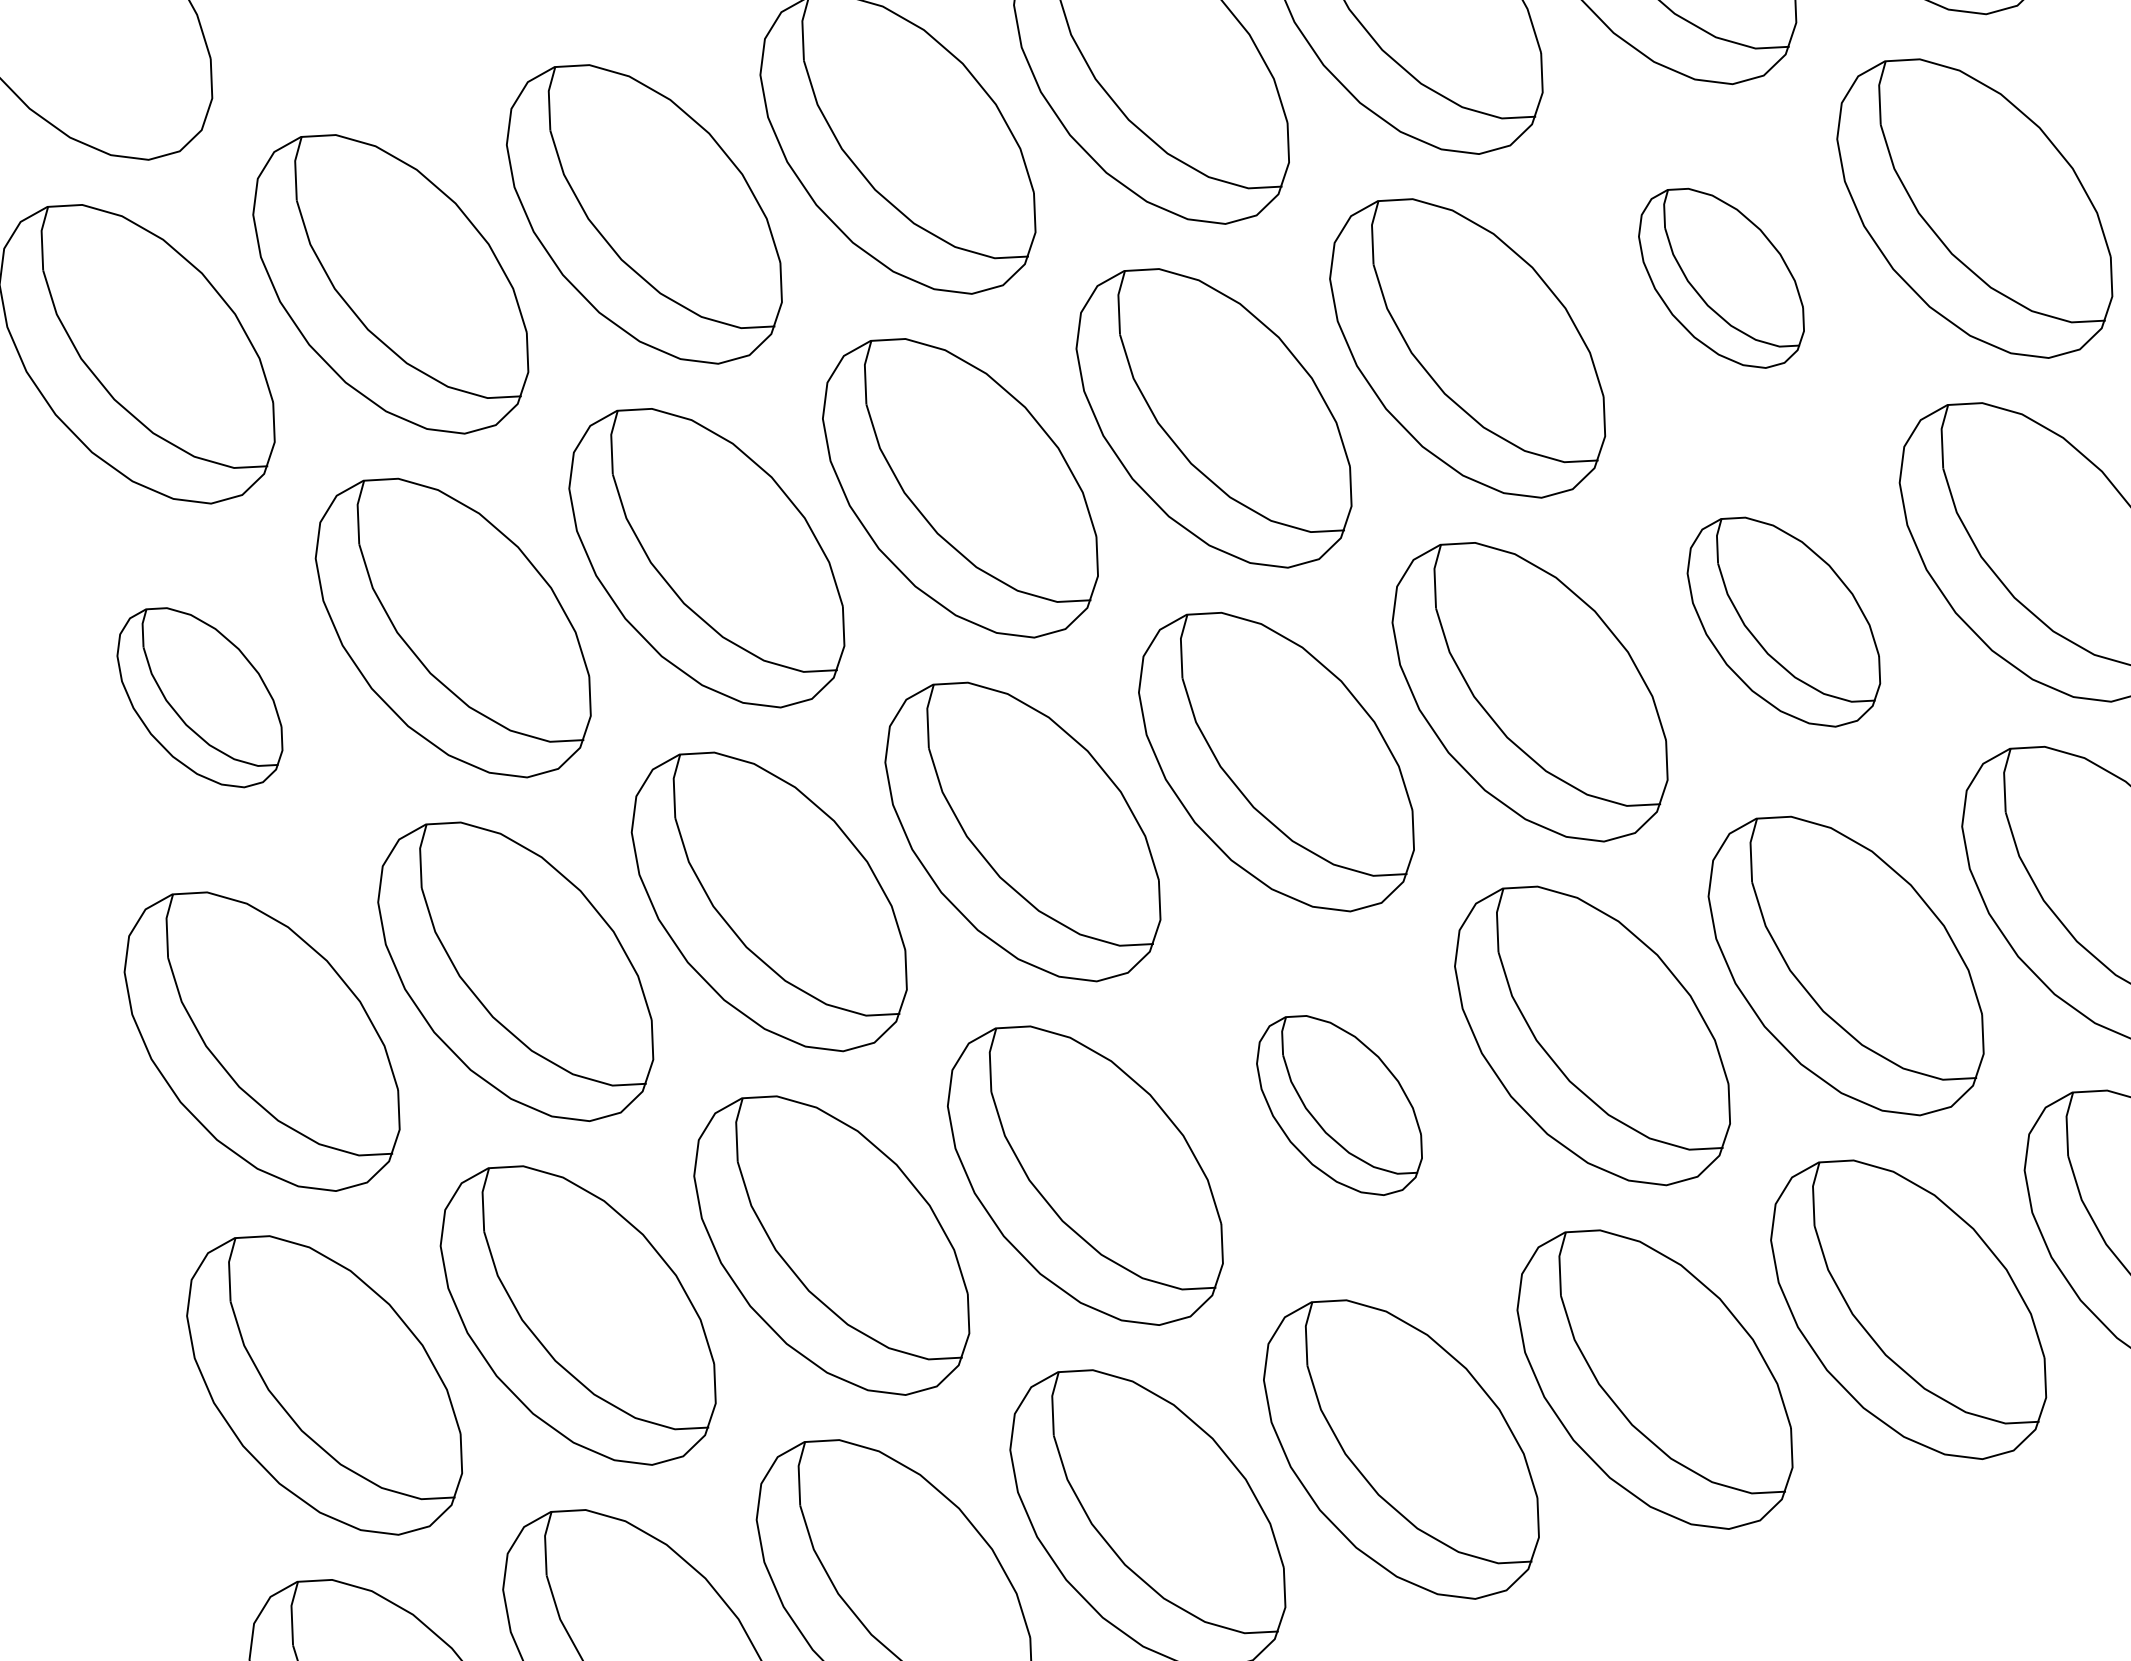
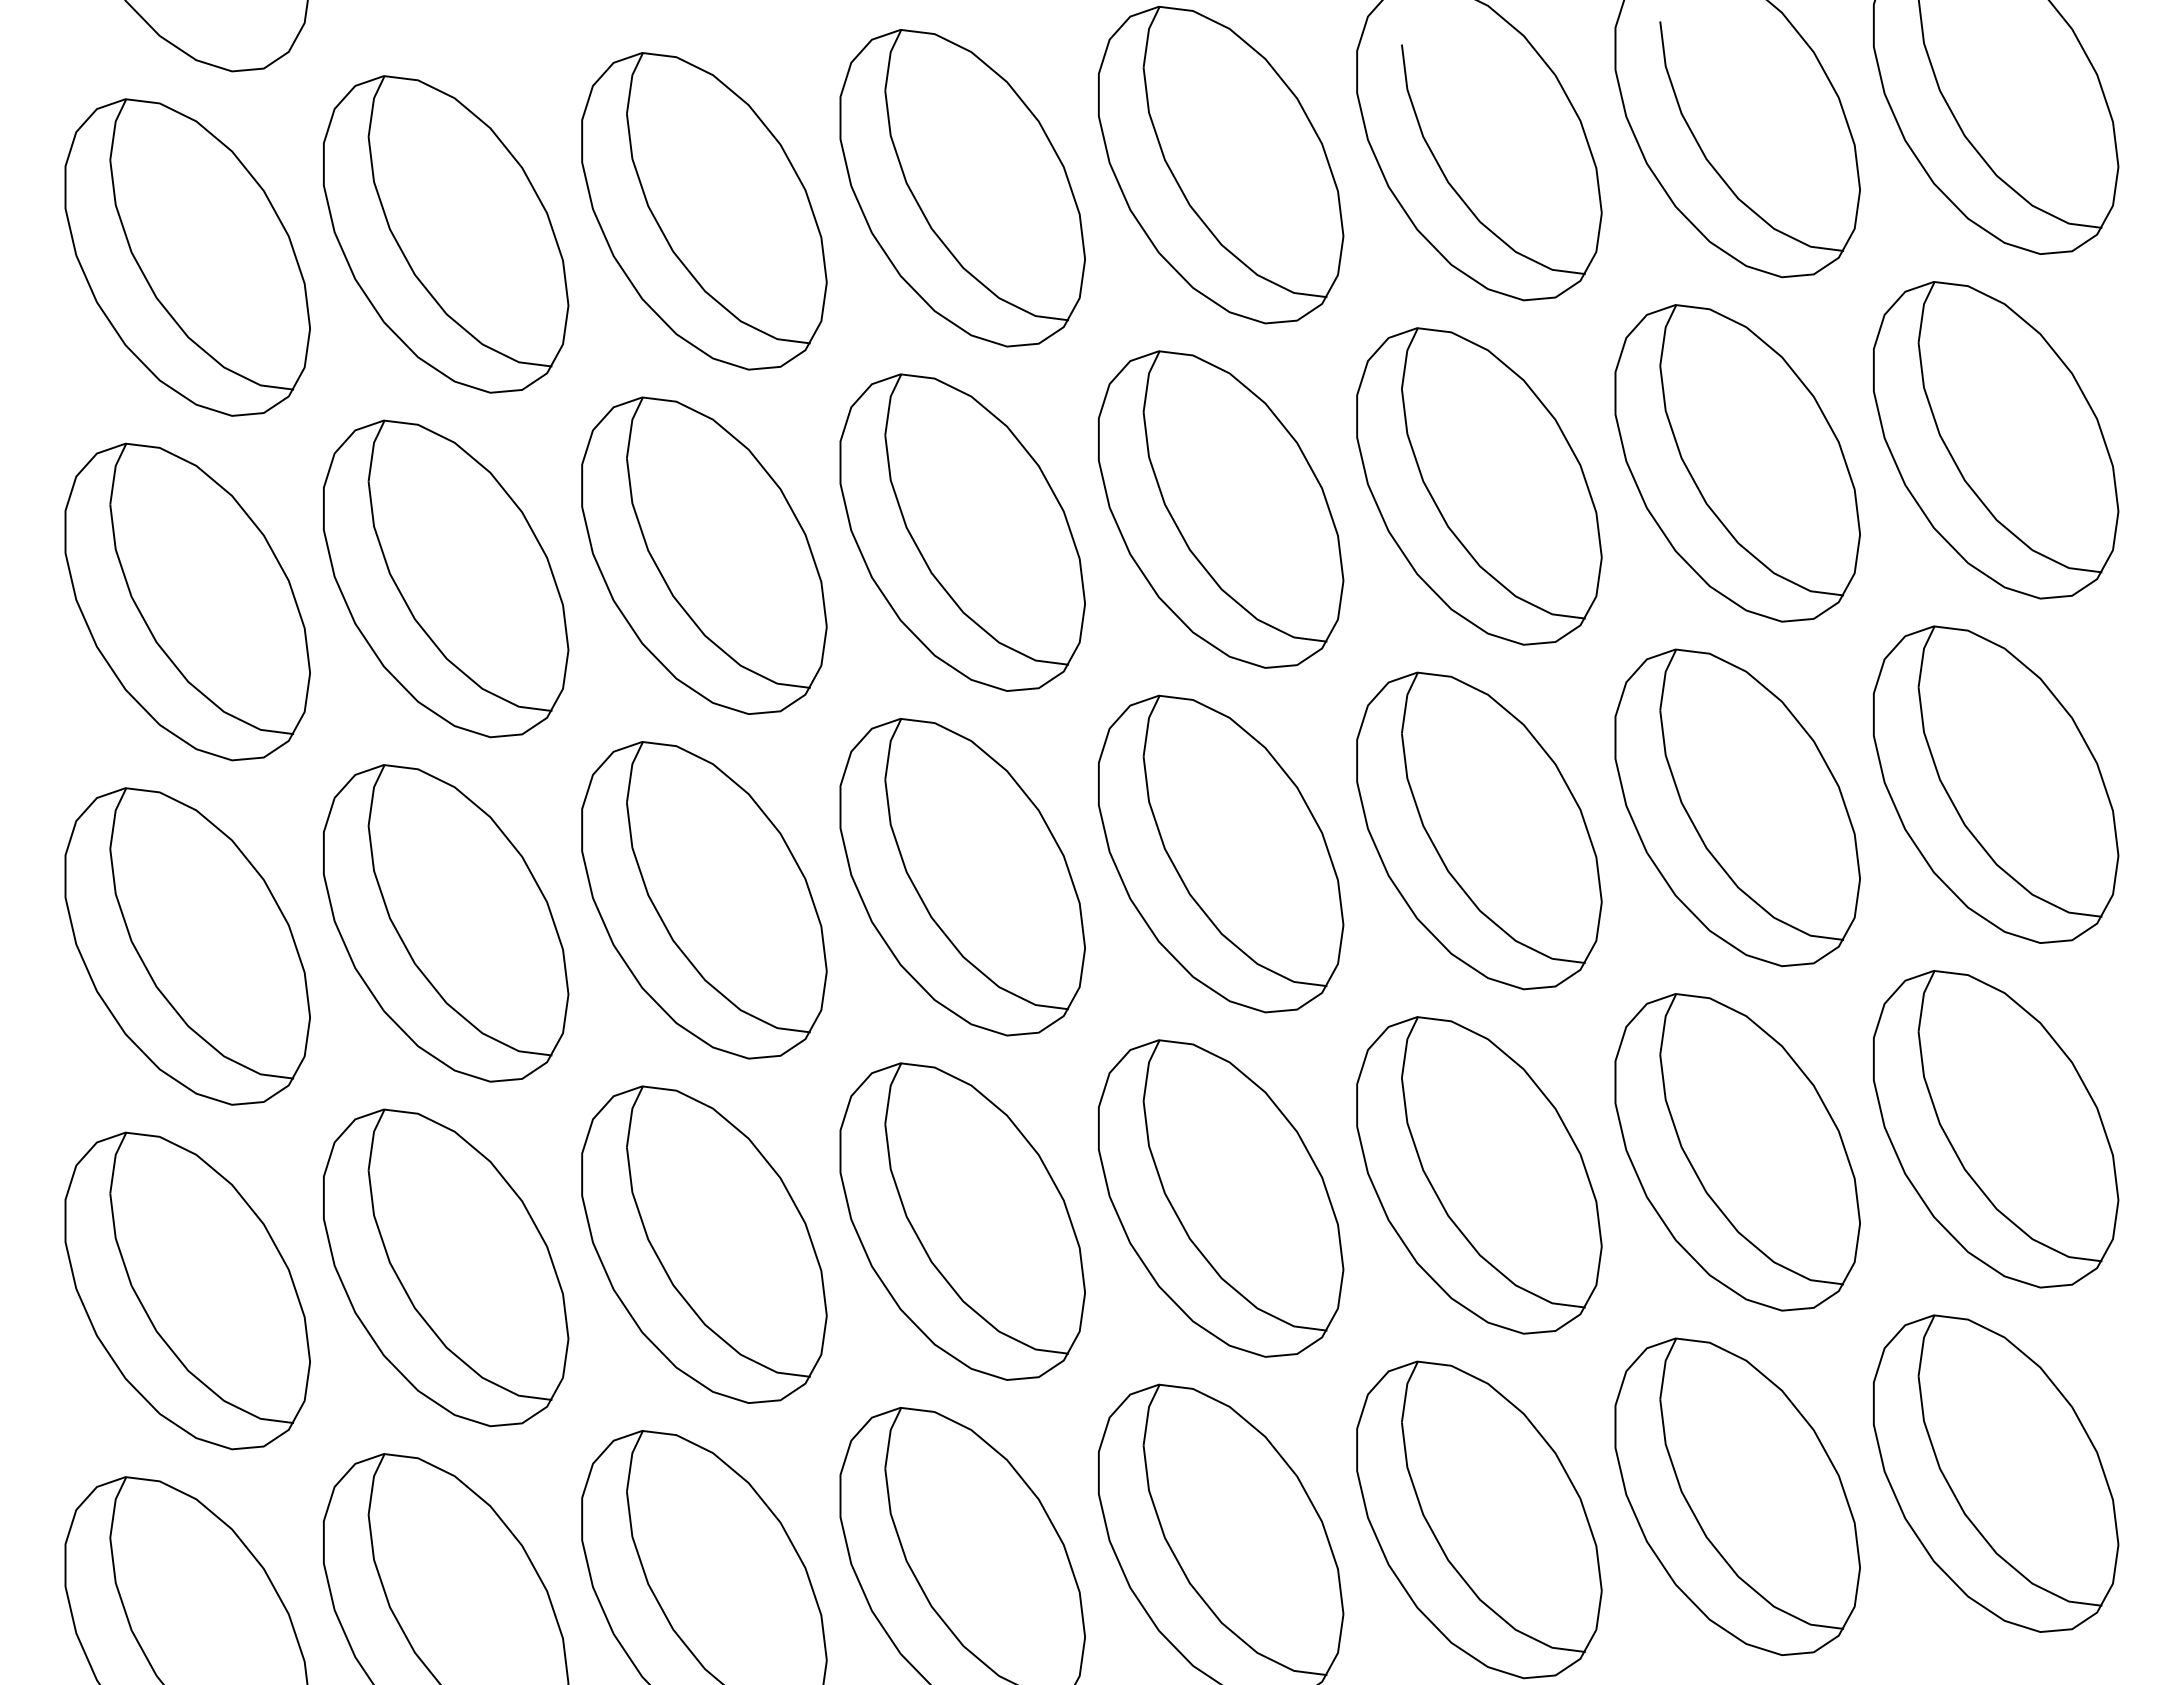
part: (1721, 278) -> (1737, 463), size x1.67
part: (1784, 621) -> (1737, 807), size x1.43
part: (200, 696) -> (187, 601), size x1.67
part: (1340, 1105) -> (1221, 1198), size x1.67

